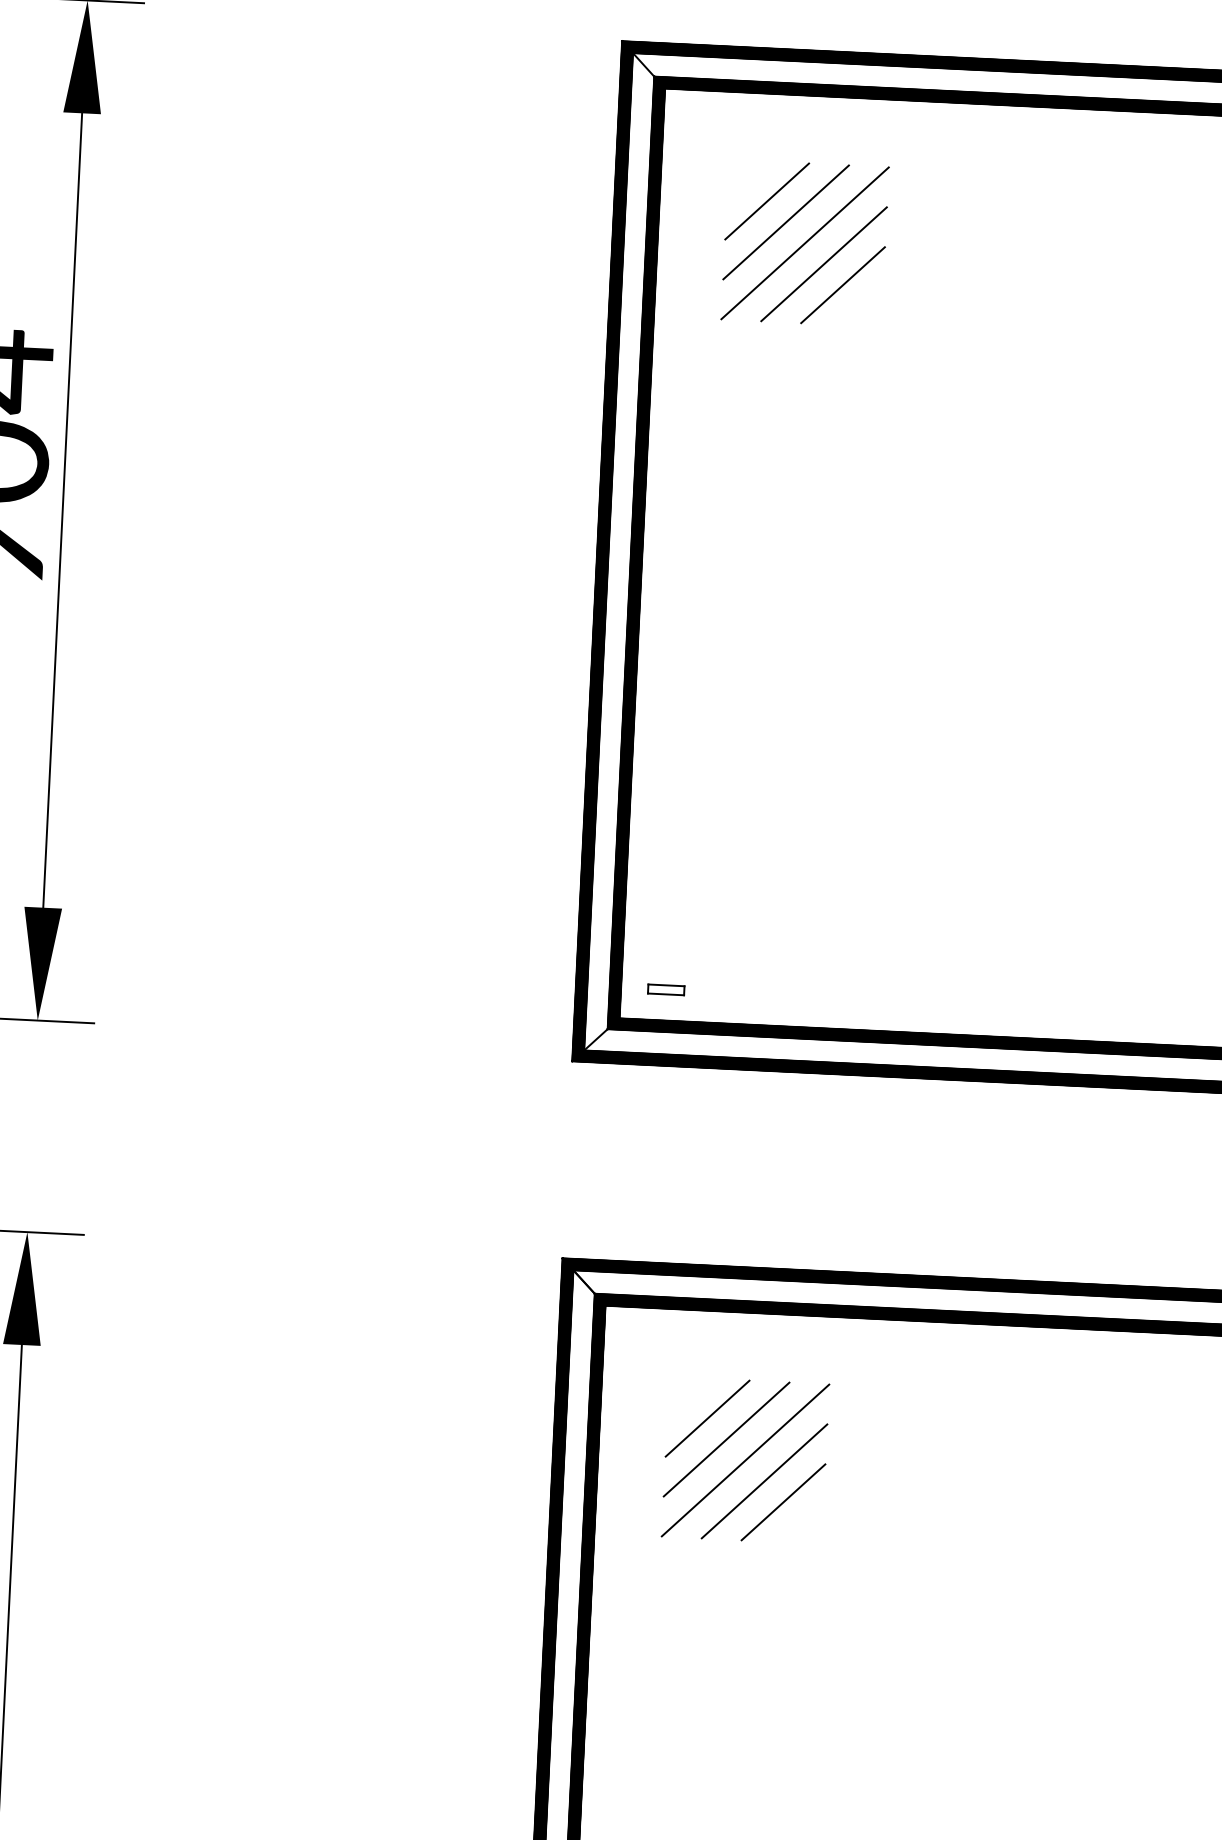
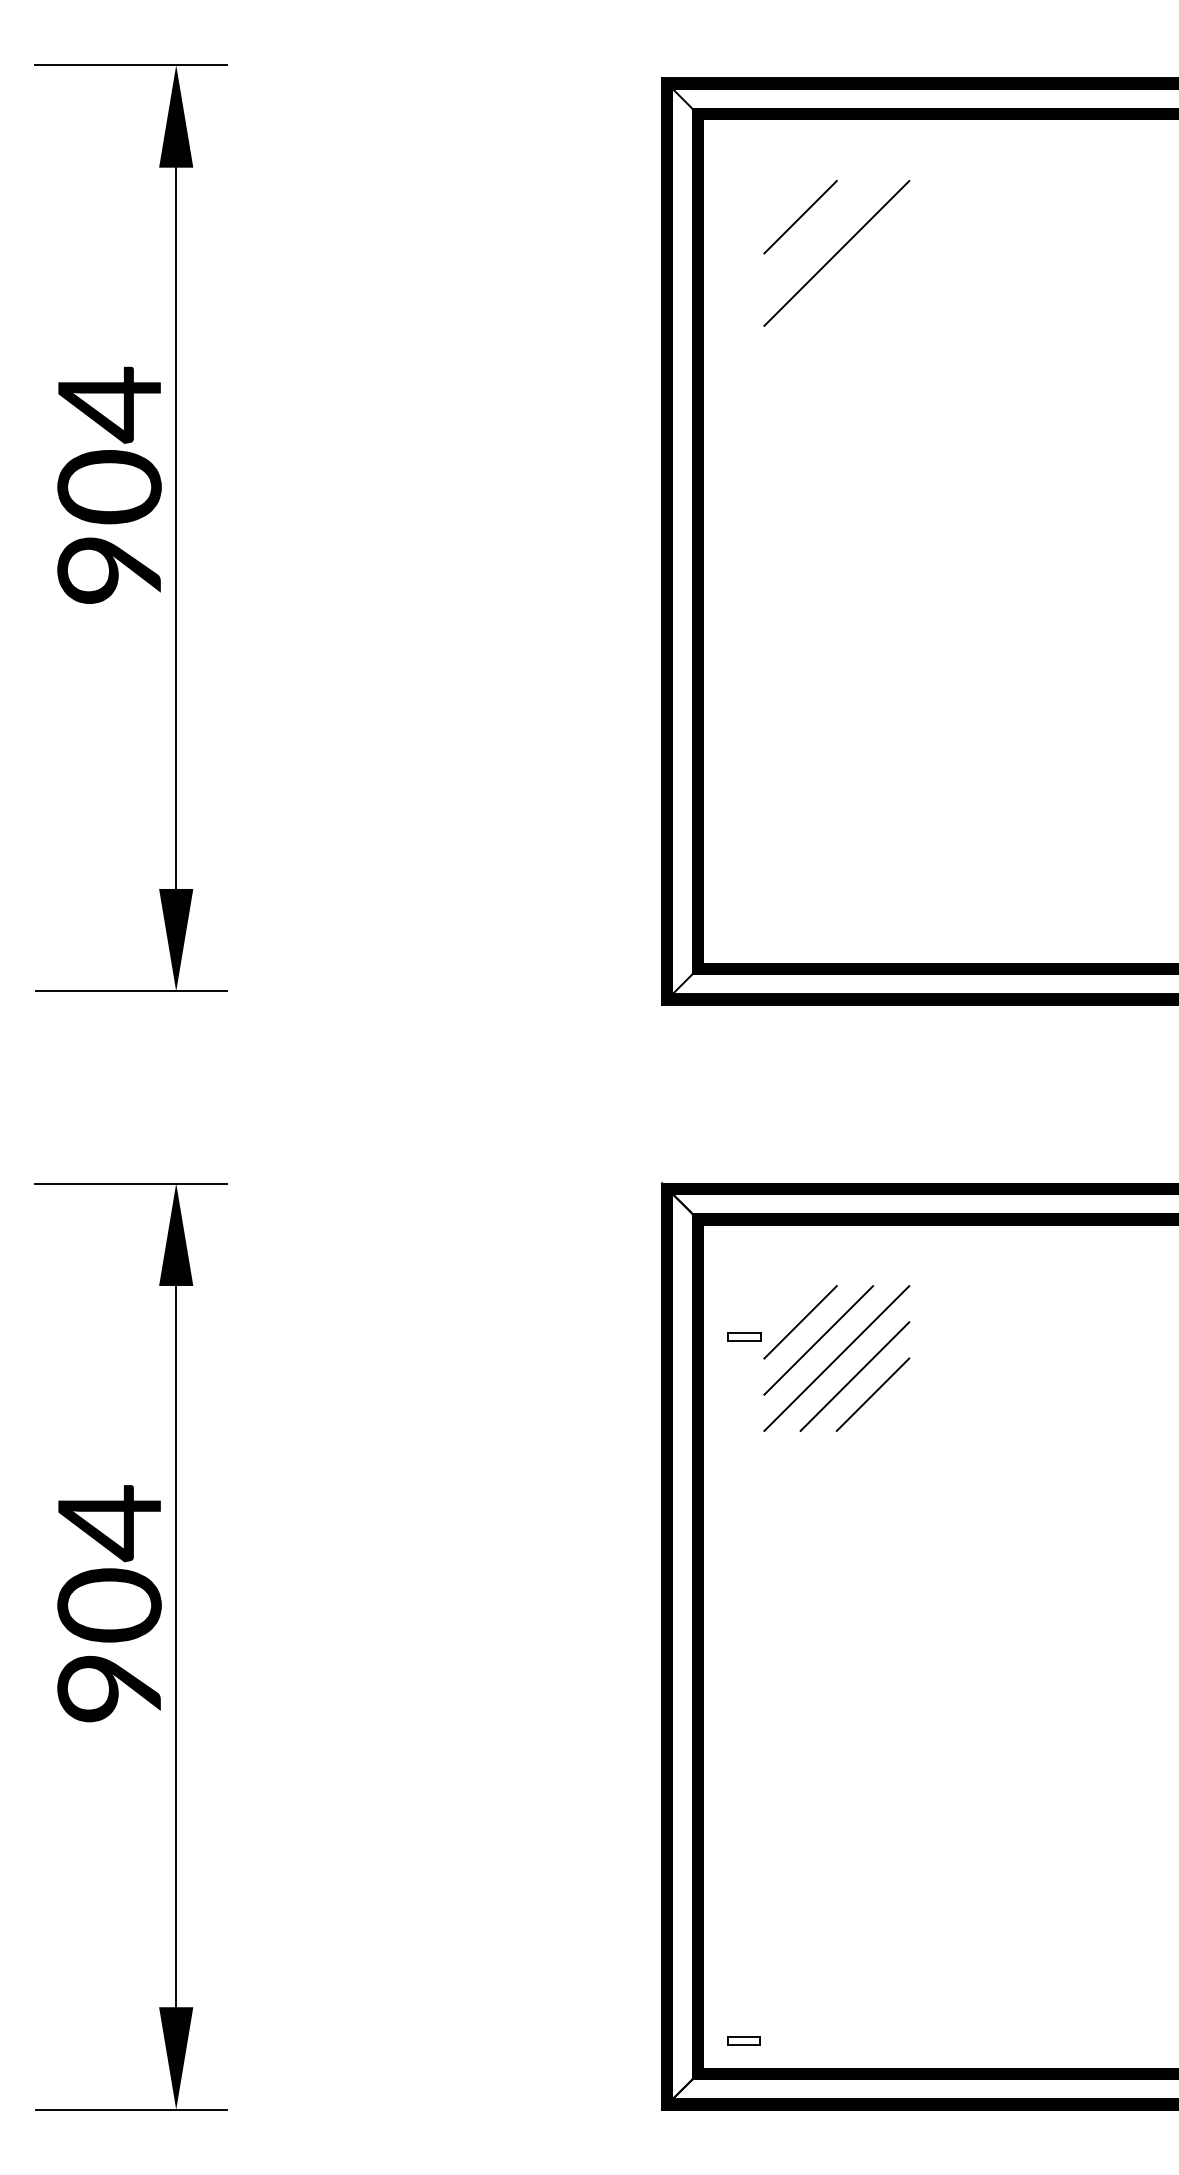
line: (785, 221) -> (818, 234), removed
line: (823, 264) -> (854, 271), removed
line: (842, 284) -> (872, 289), removed
part: (666, 989) -> (744, 1336), moved

